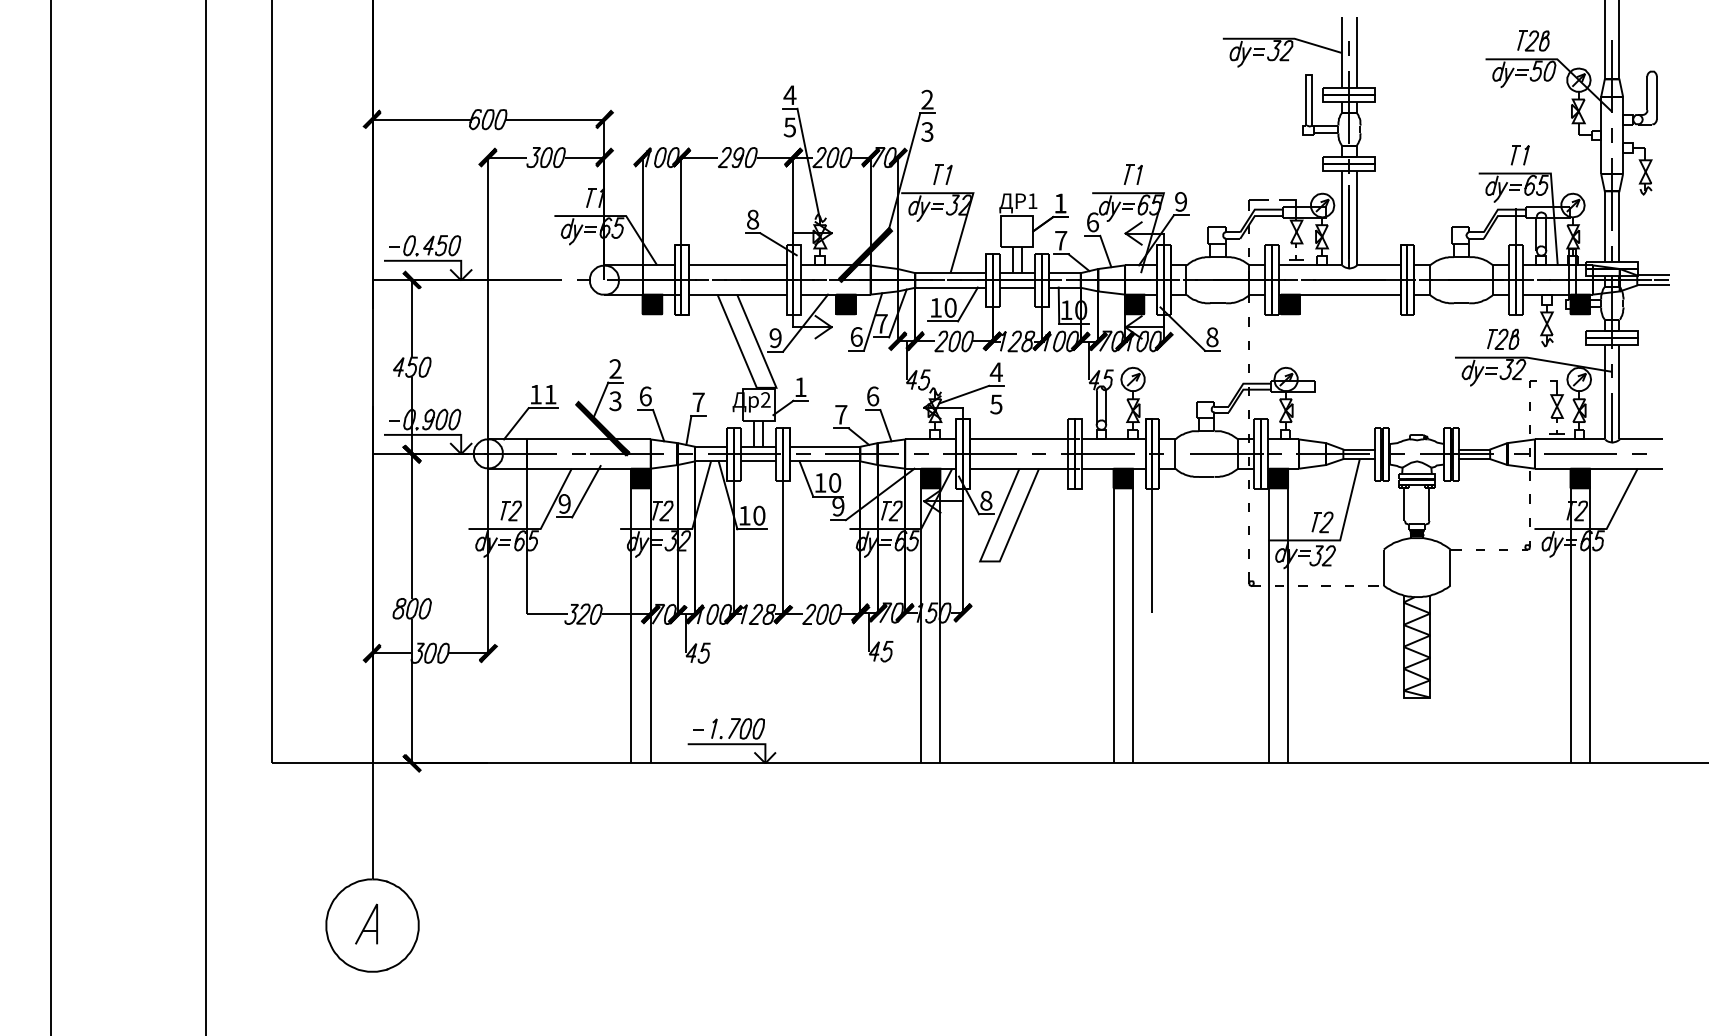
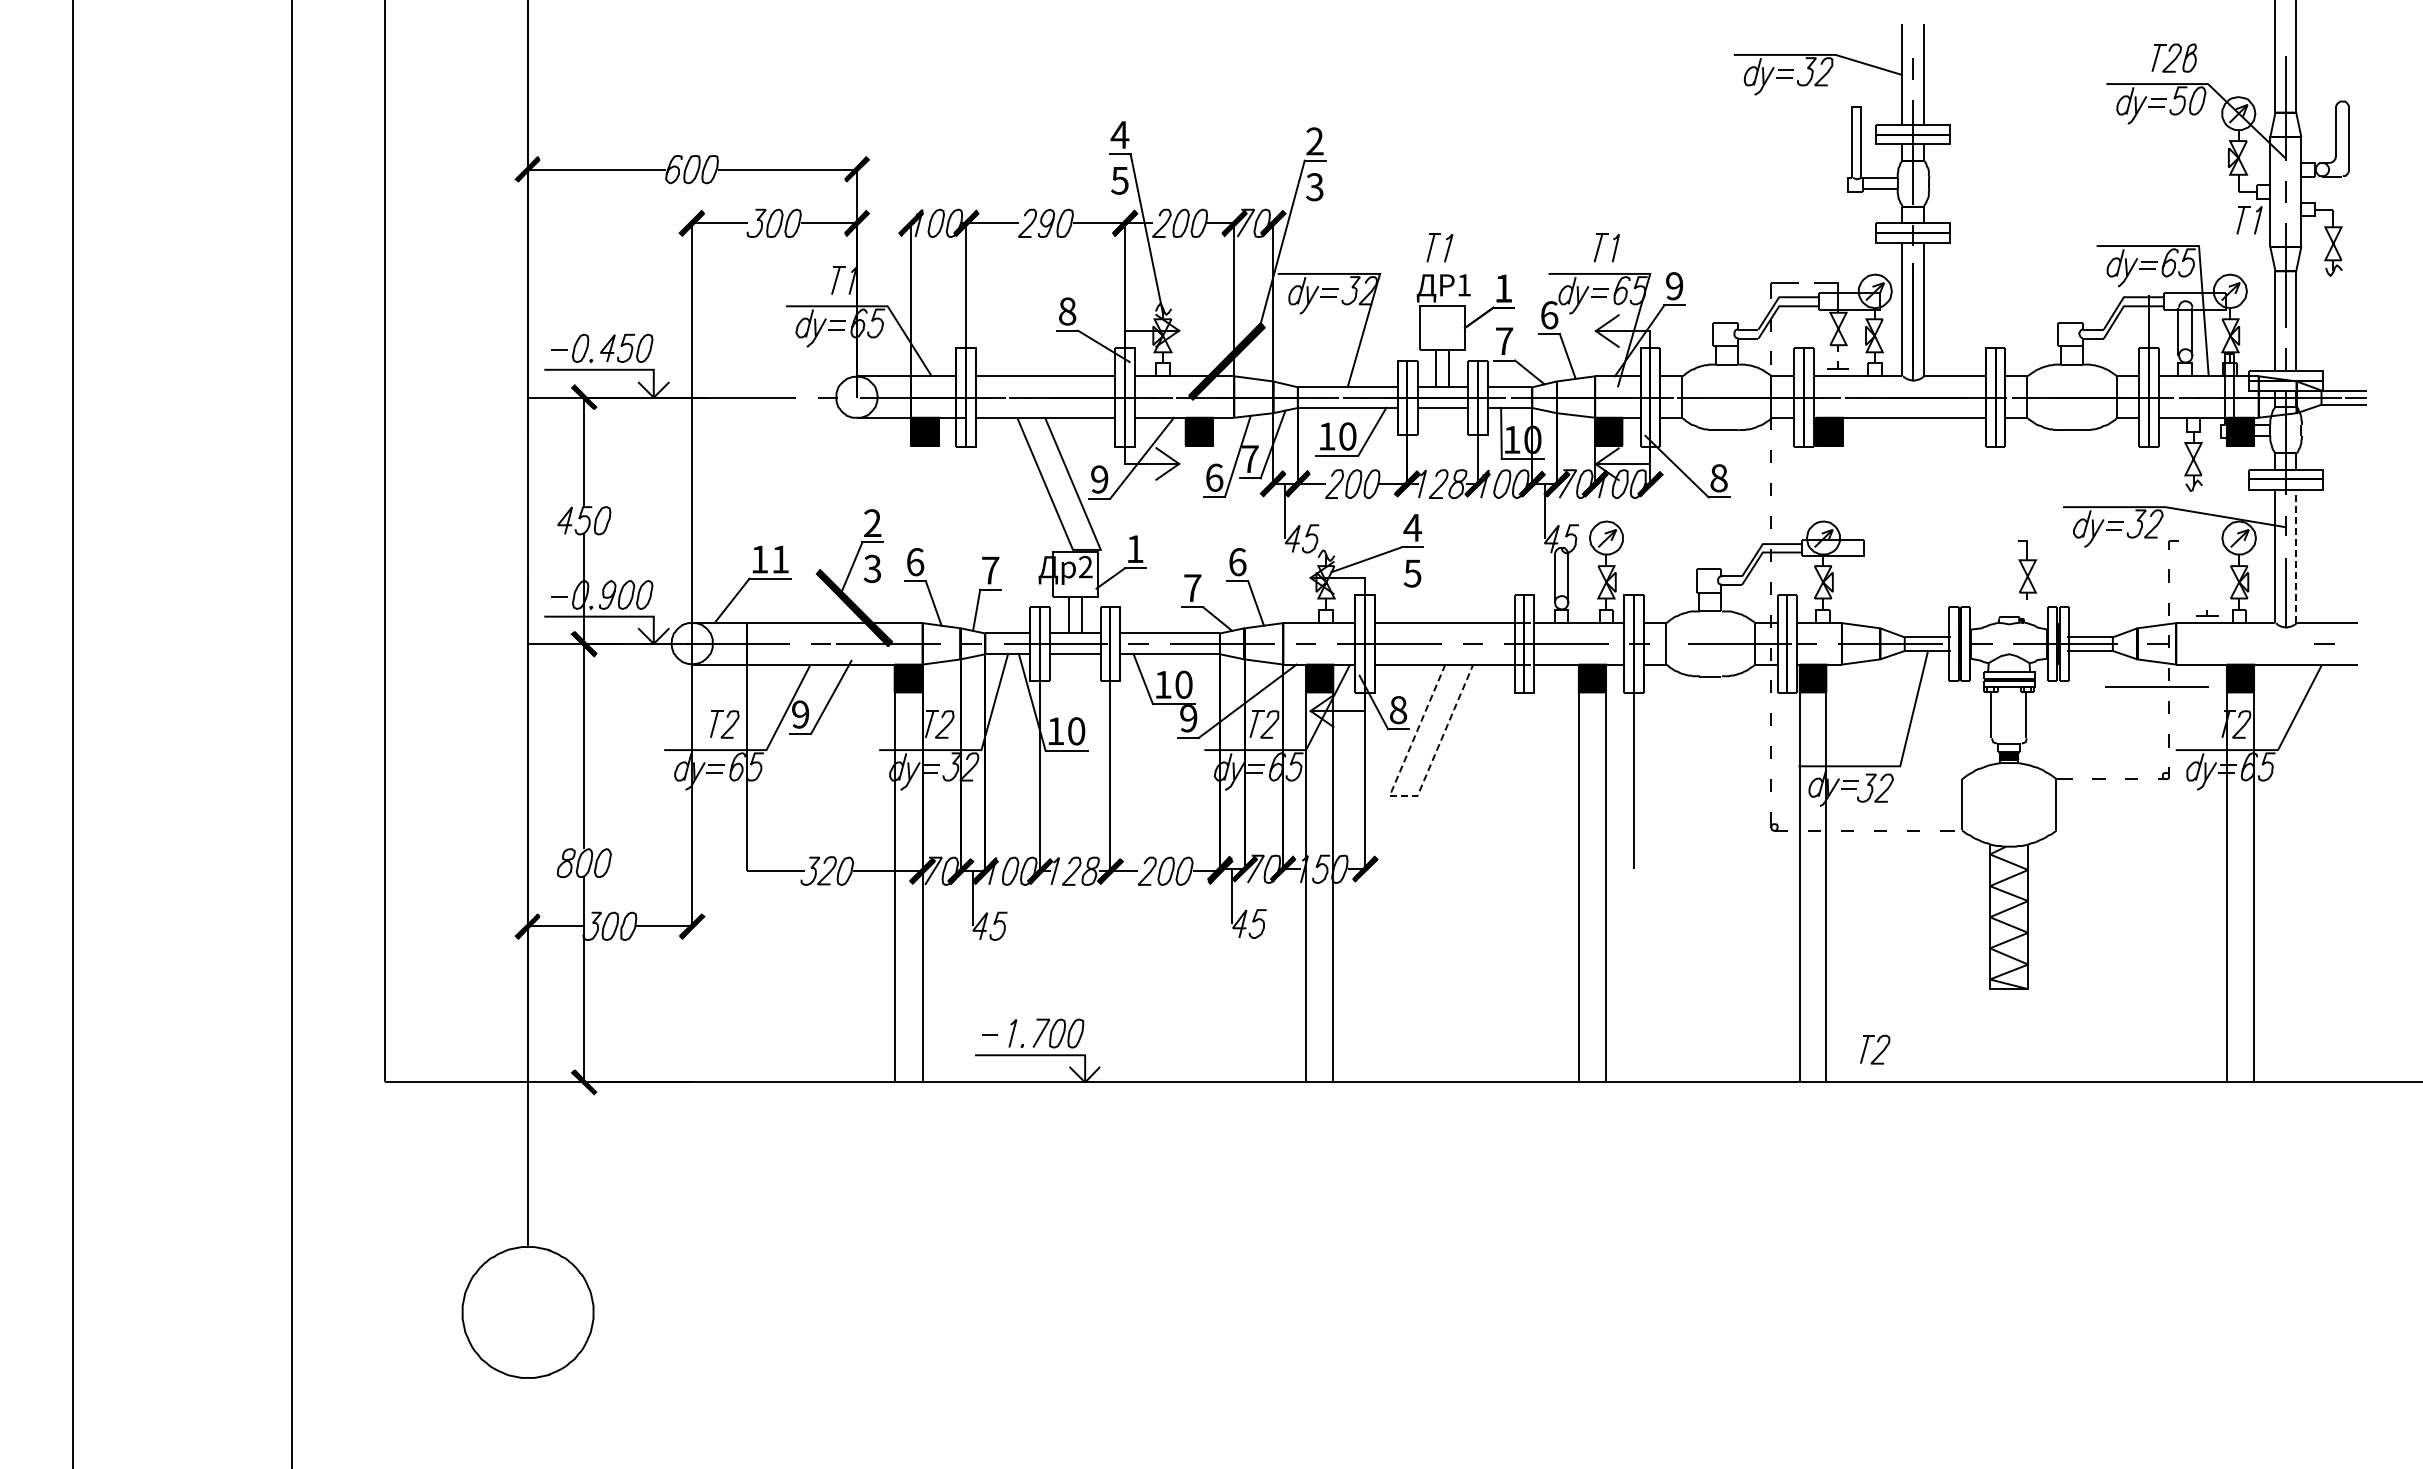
part: (1515, 154) -> (2242, 218), moved
part: (937, 174) -> (1432, 247), moved
part: (1502, 338) -> (2130, 480), removed
line: (1619, 392) -> (2296, 556), solid -> dashed
part: (1556, 401) -> (2027, 569), moved
line: (1580, 453) -> (2156, 686), moved
part: (1322, 522) -> (1875, 1049), moved
line: (989, 561) -> (1403, 796), solid -> dashed
part: (366, 924) -> (519, 1310), removed

